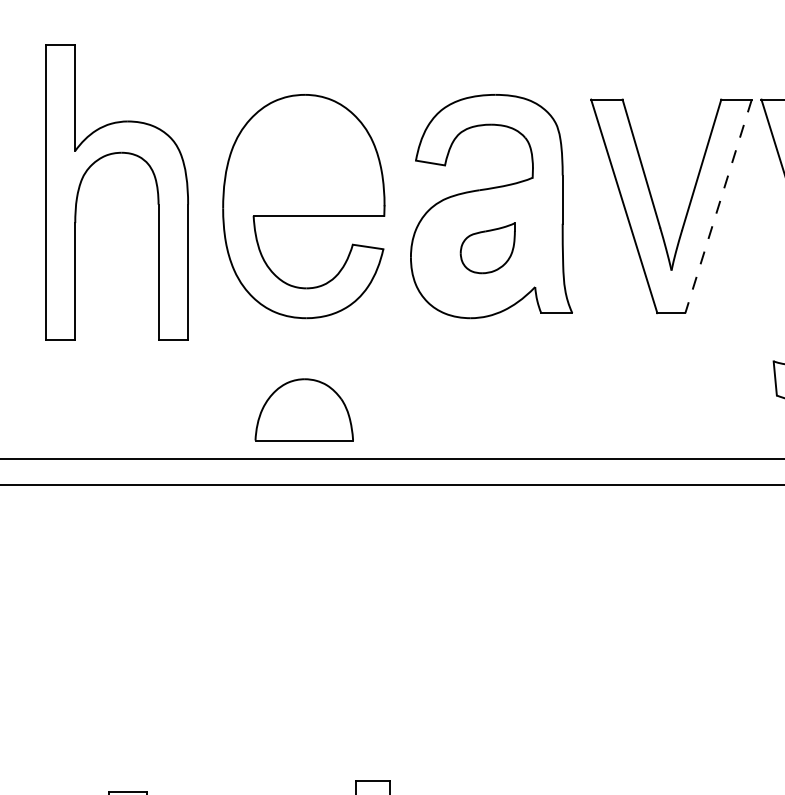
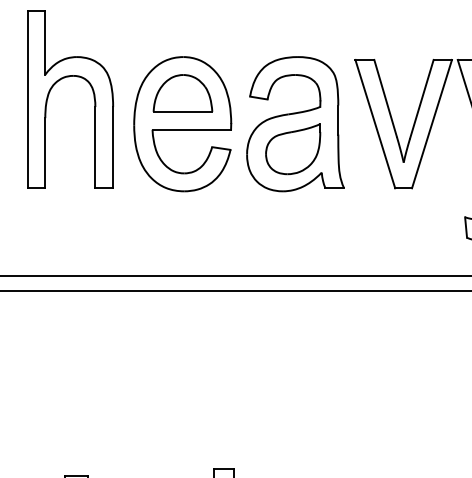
part: (98, 162) -> (59, 81), moved
line: (717, 207) -> (431, 124), dashed -> solid
part: (488, 248) -> (293, 149), size x1.67
part: (303, 409) -> (182, 93), moved

